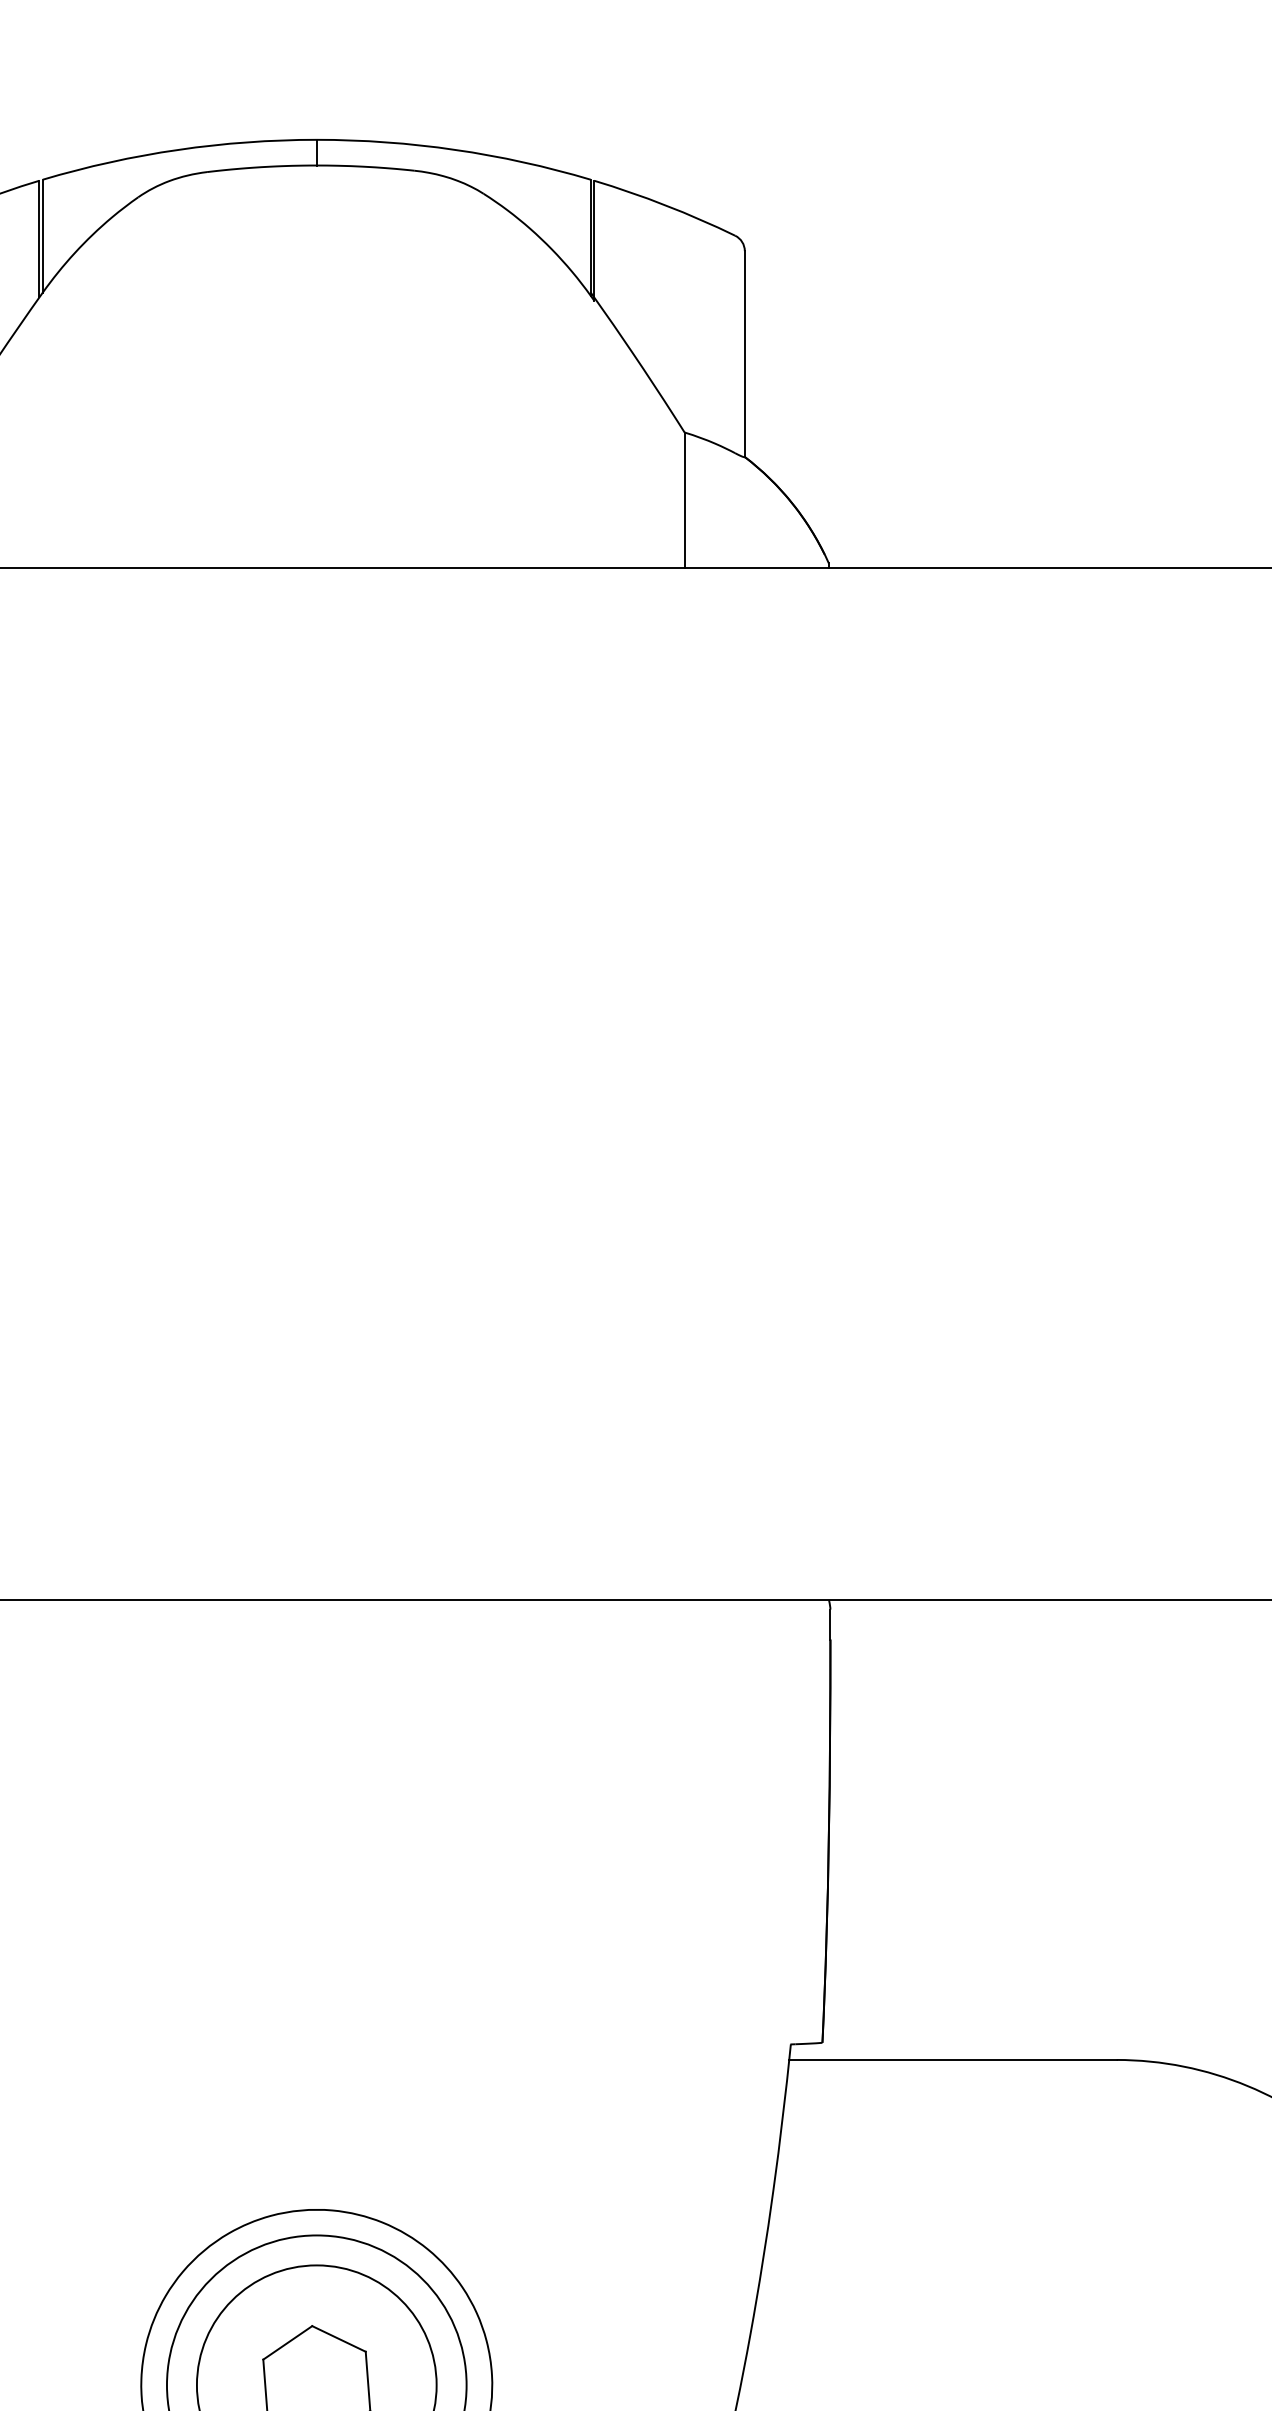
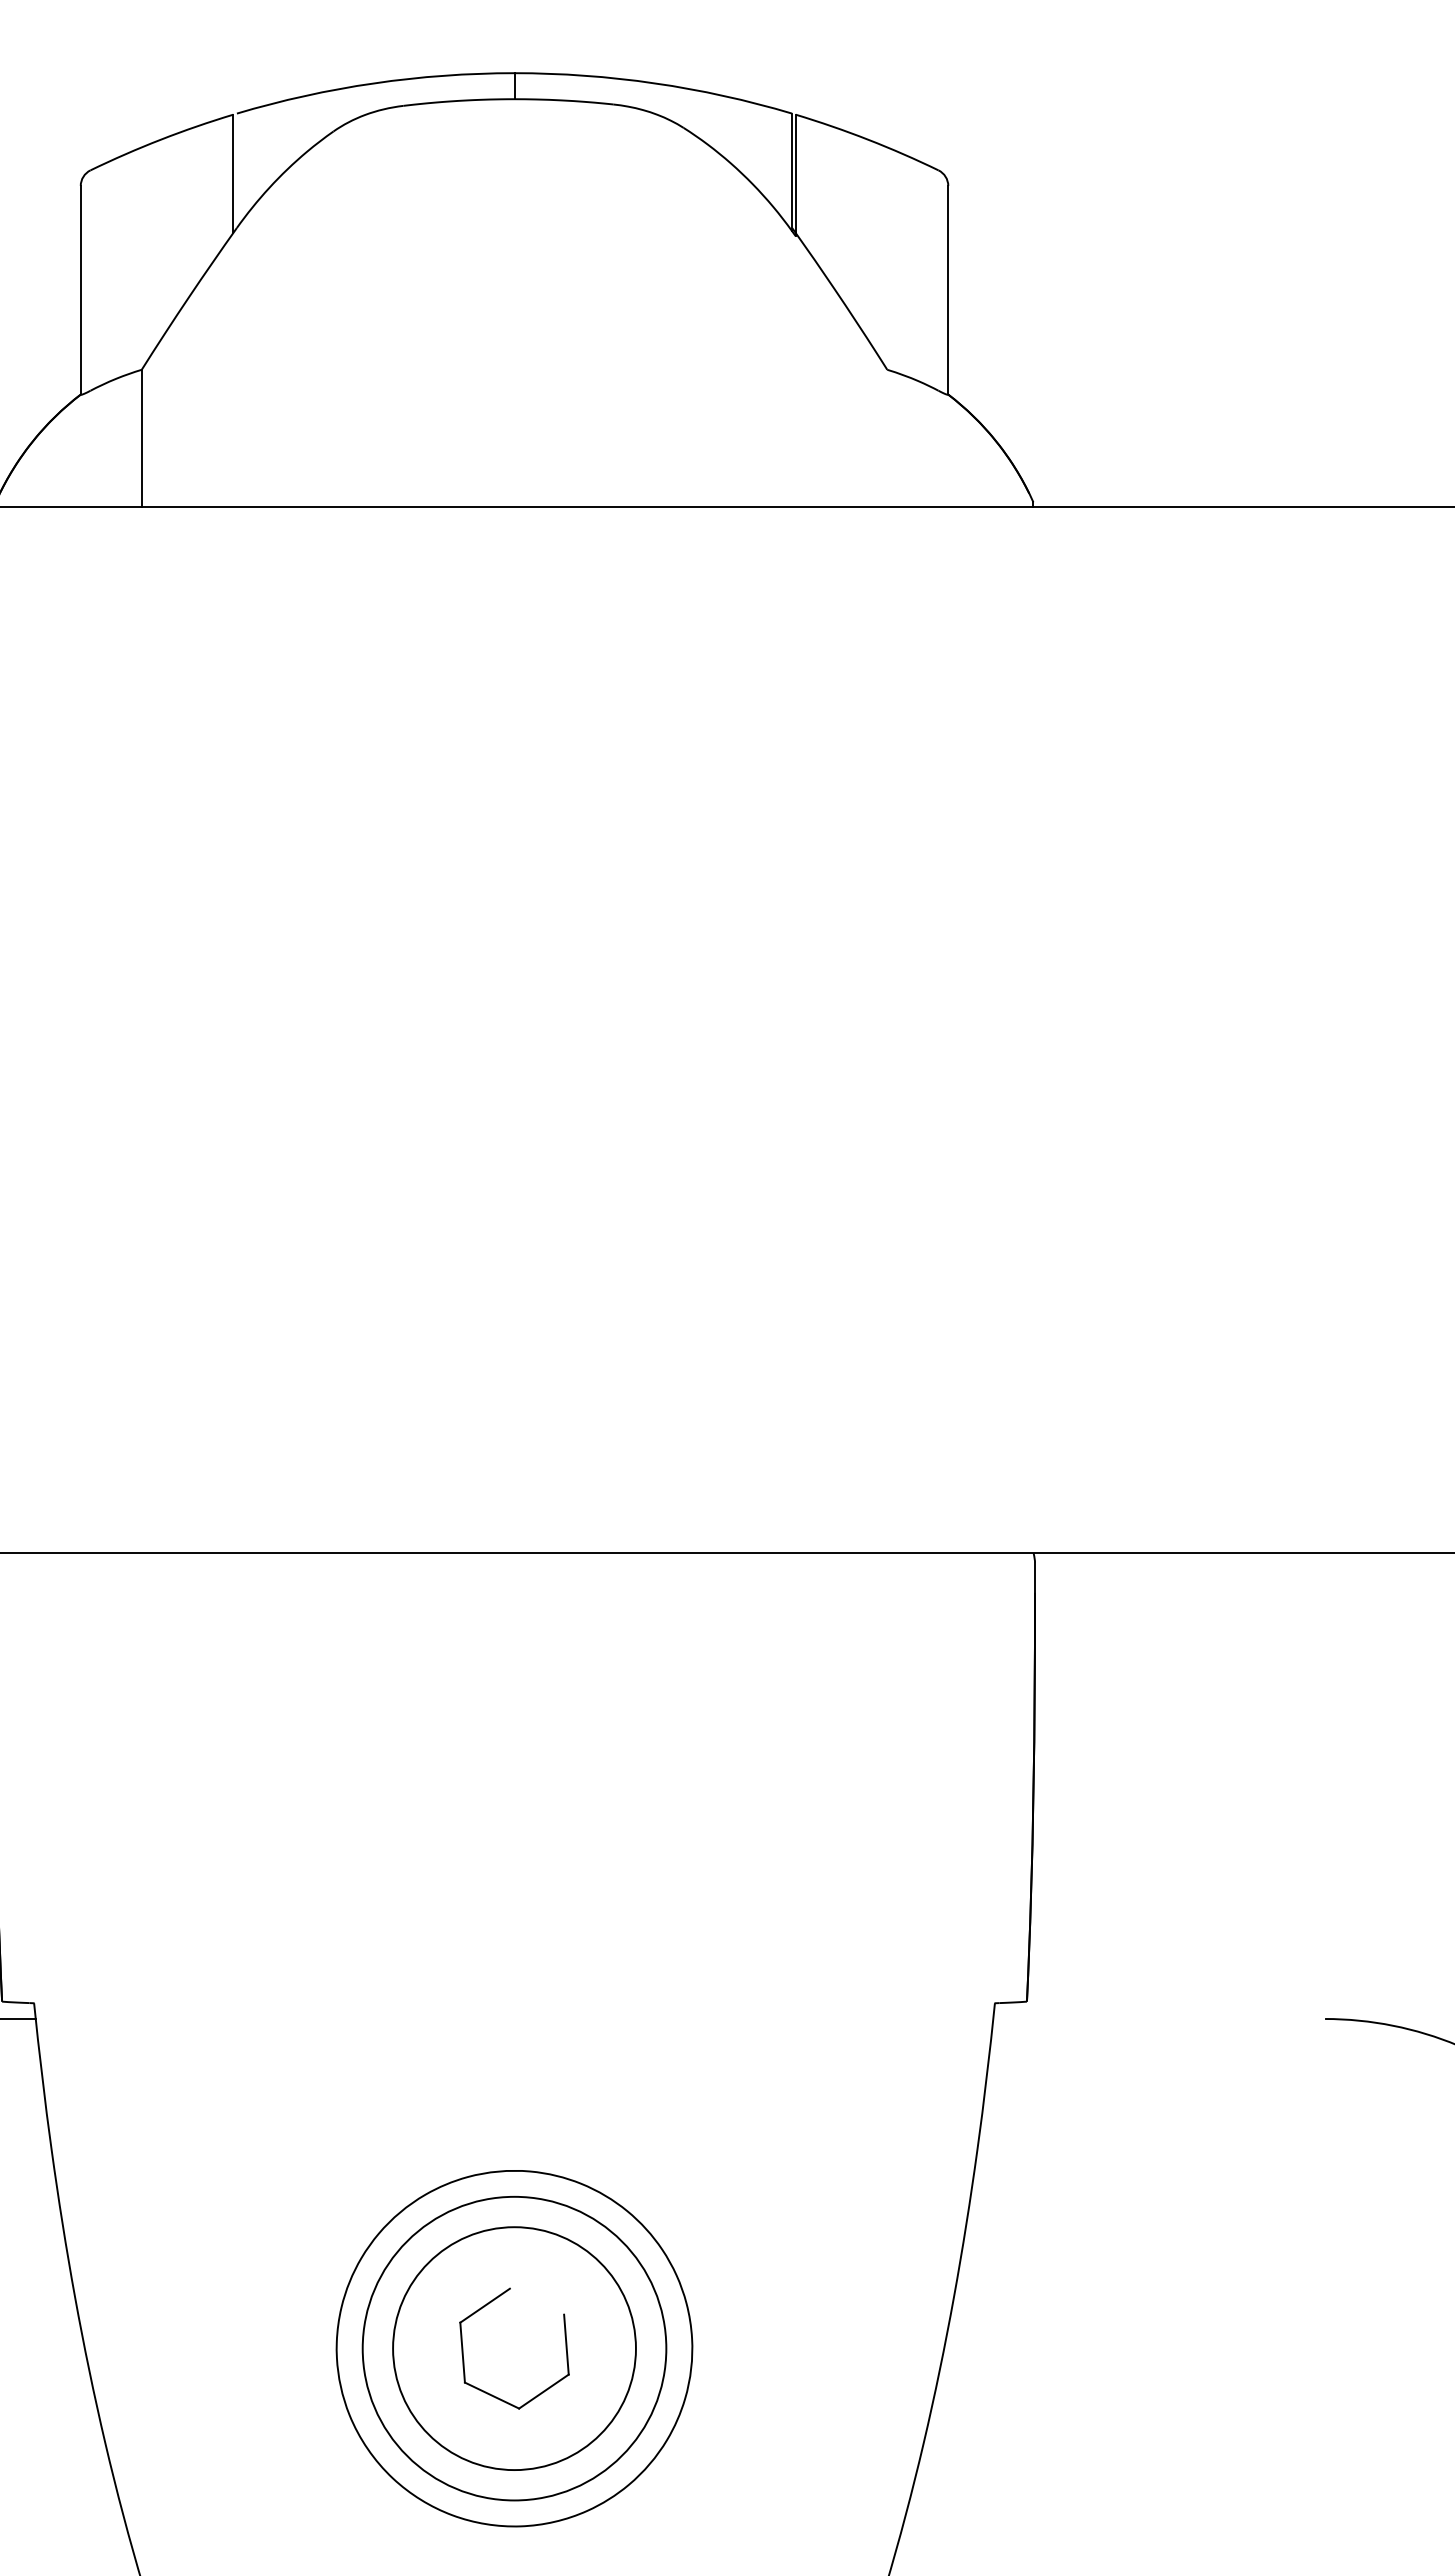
line: (42, 235) -> (236, 170), removed
line: (684, 499) -> (887, 437), removed
line: (953, 2060) -> (1159, 2019), removed
line: (338, 2338) -> (536, 2301), removed

